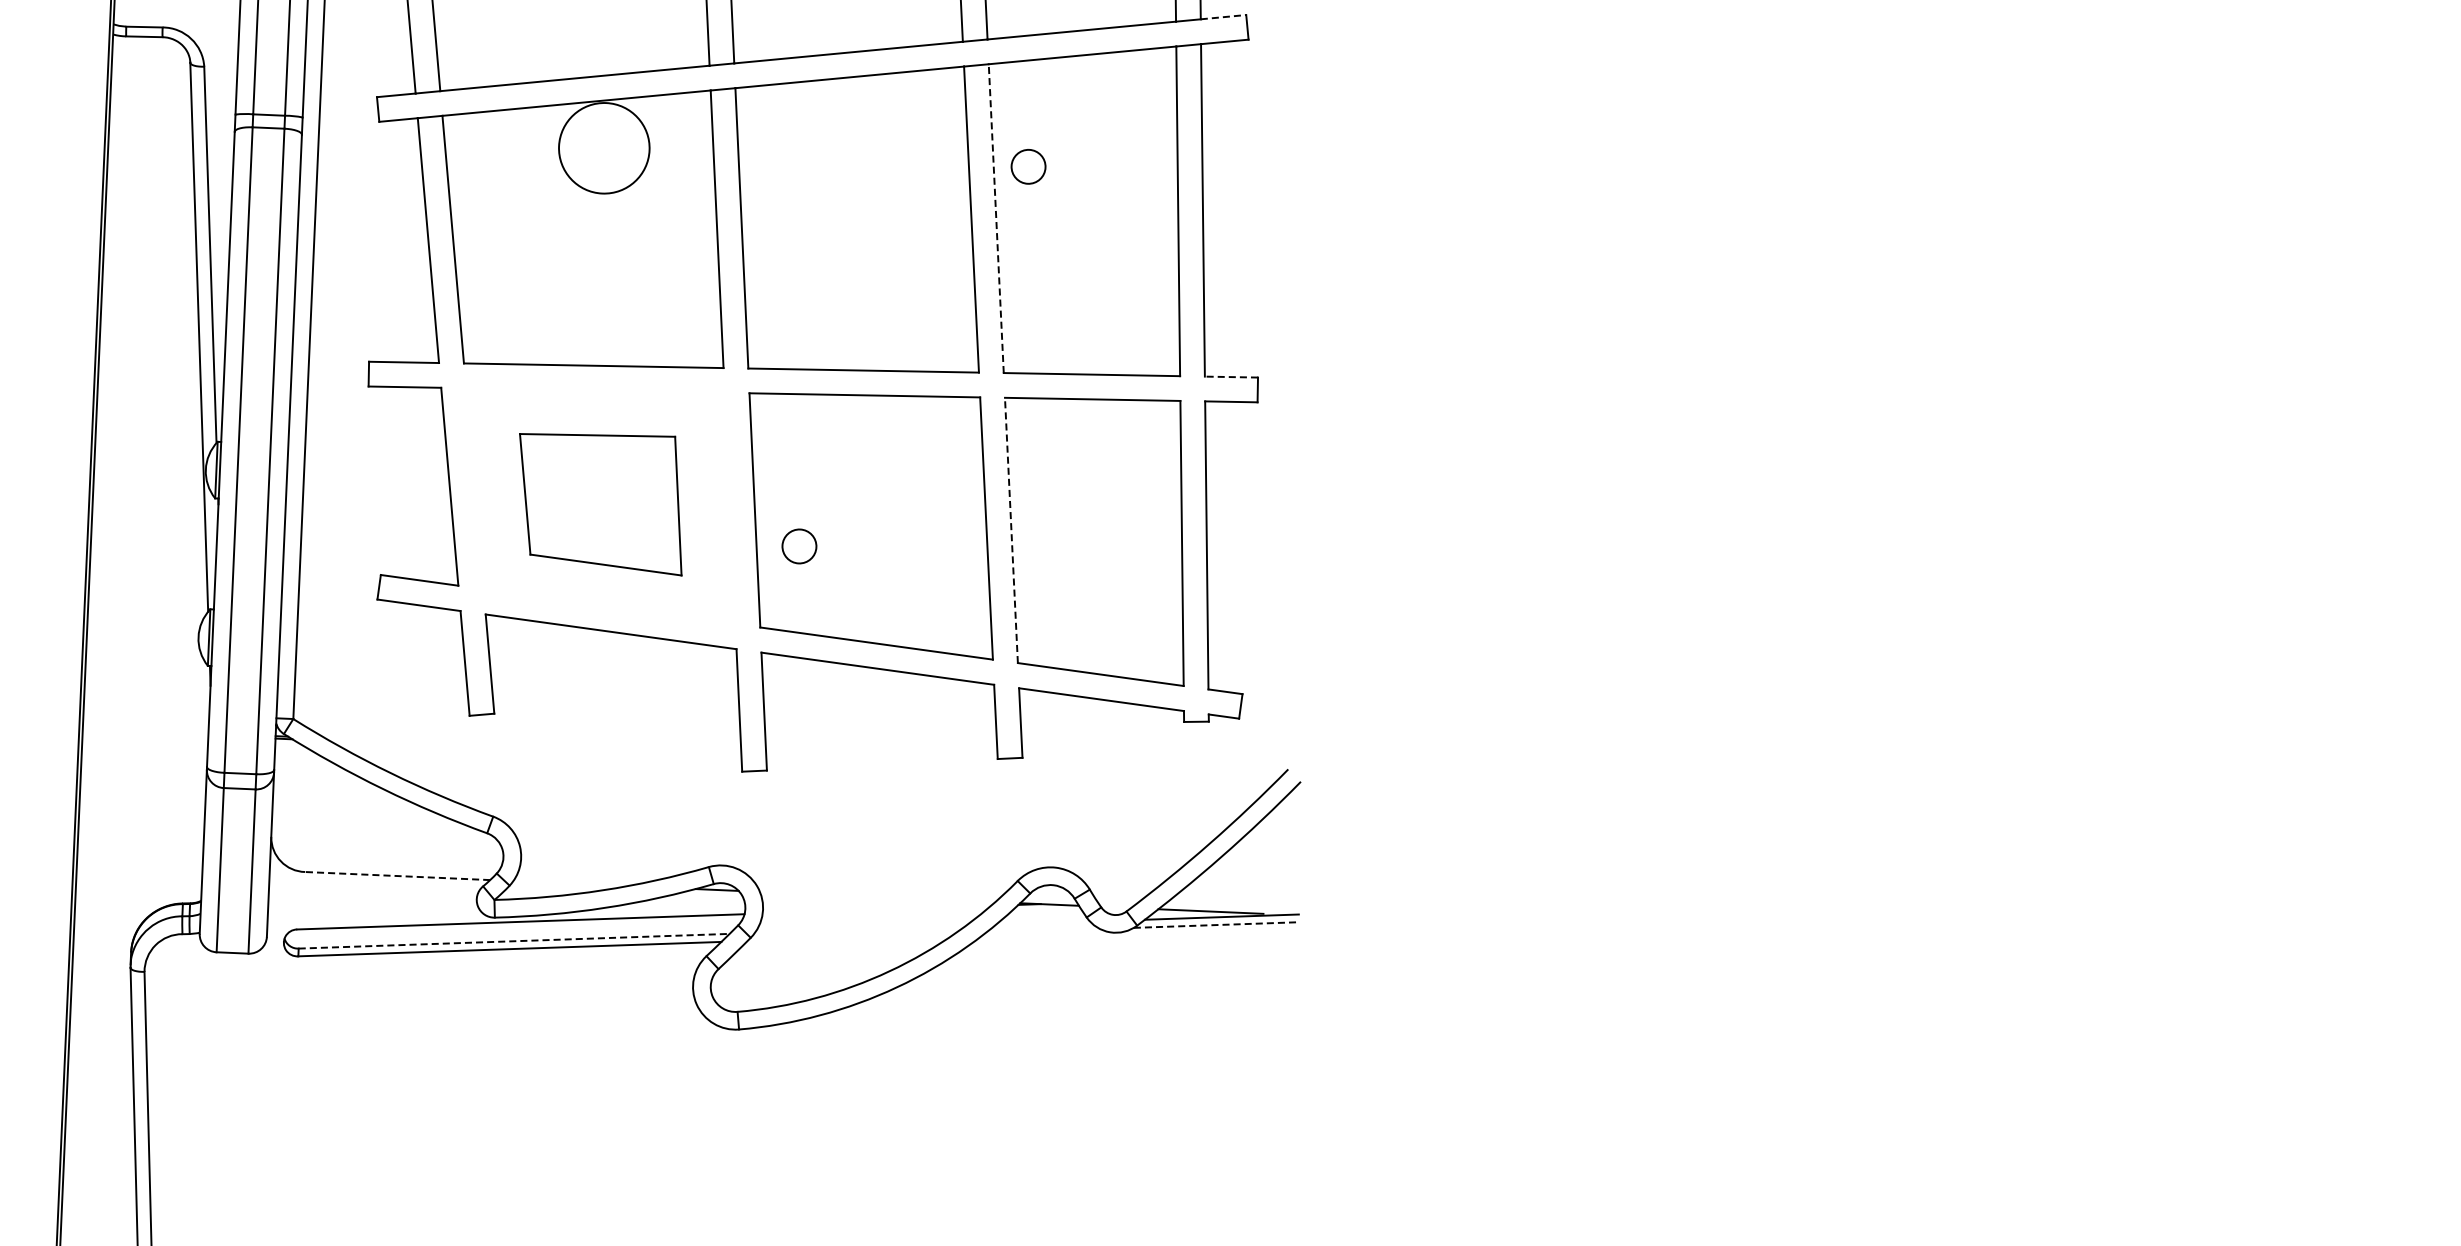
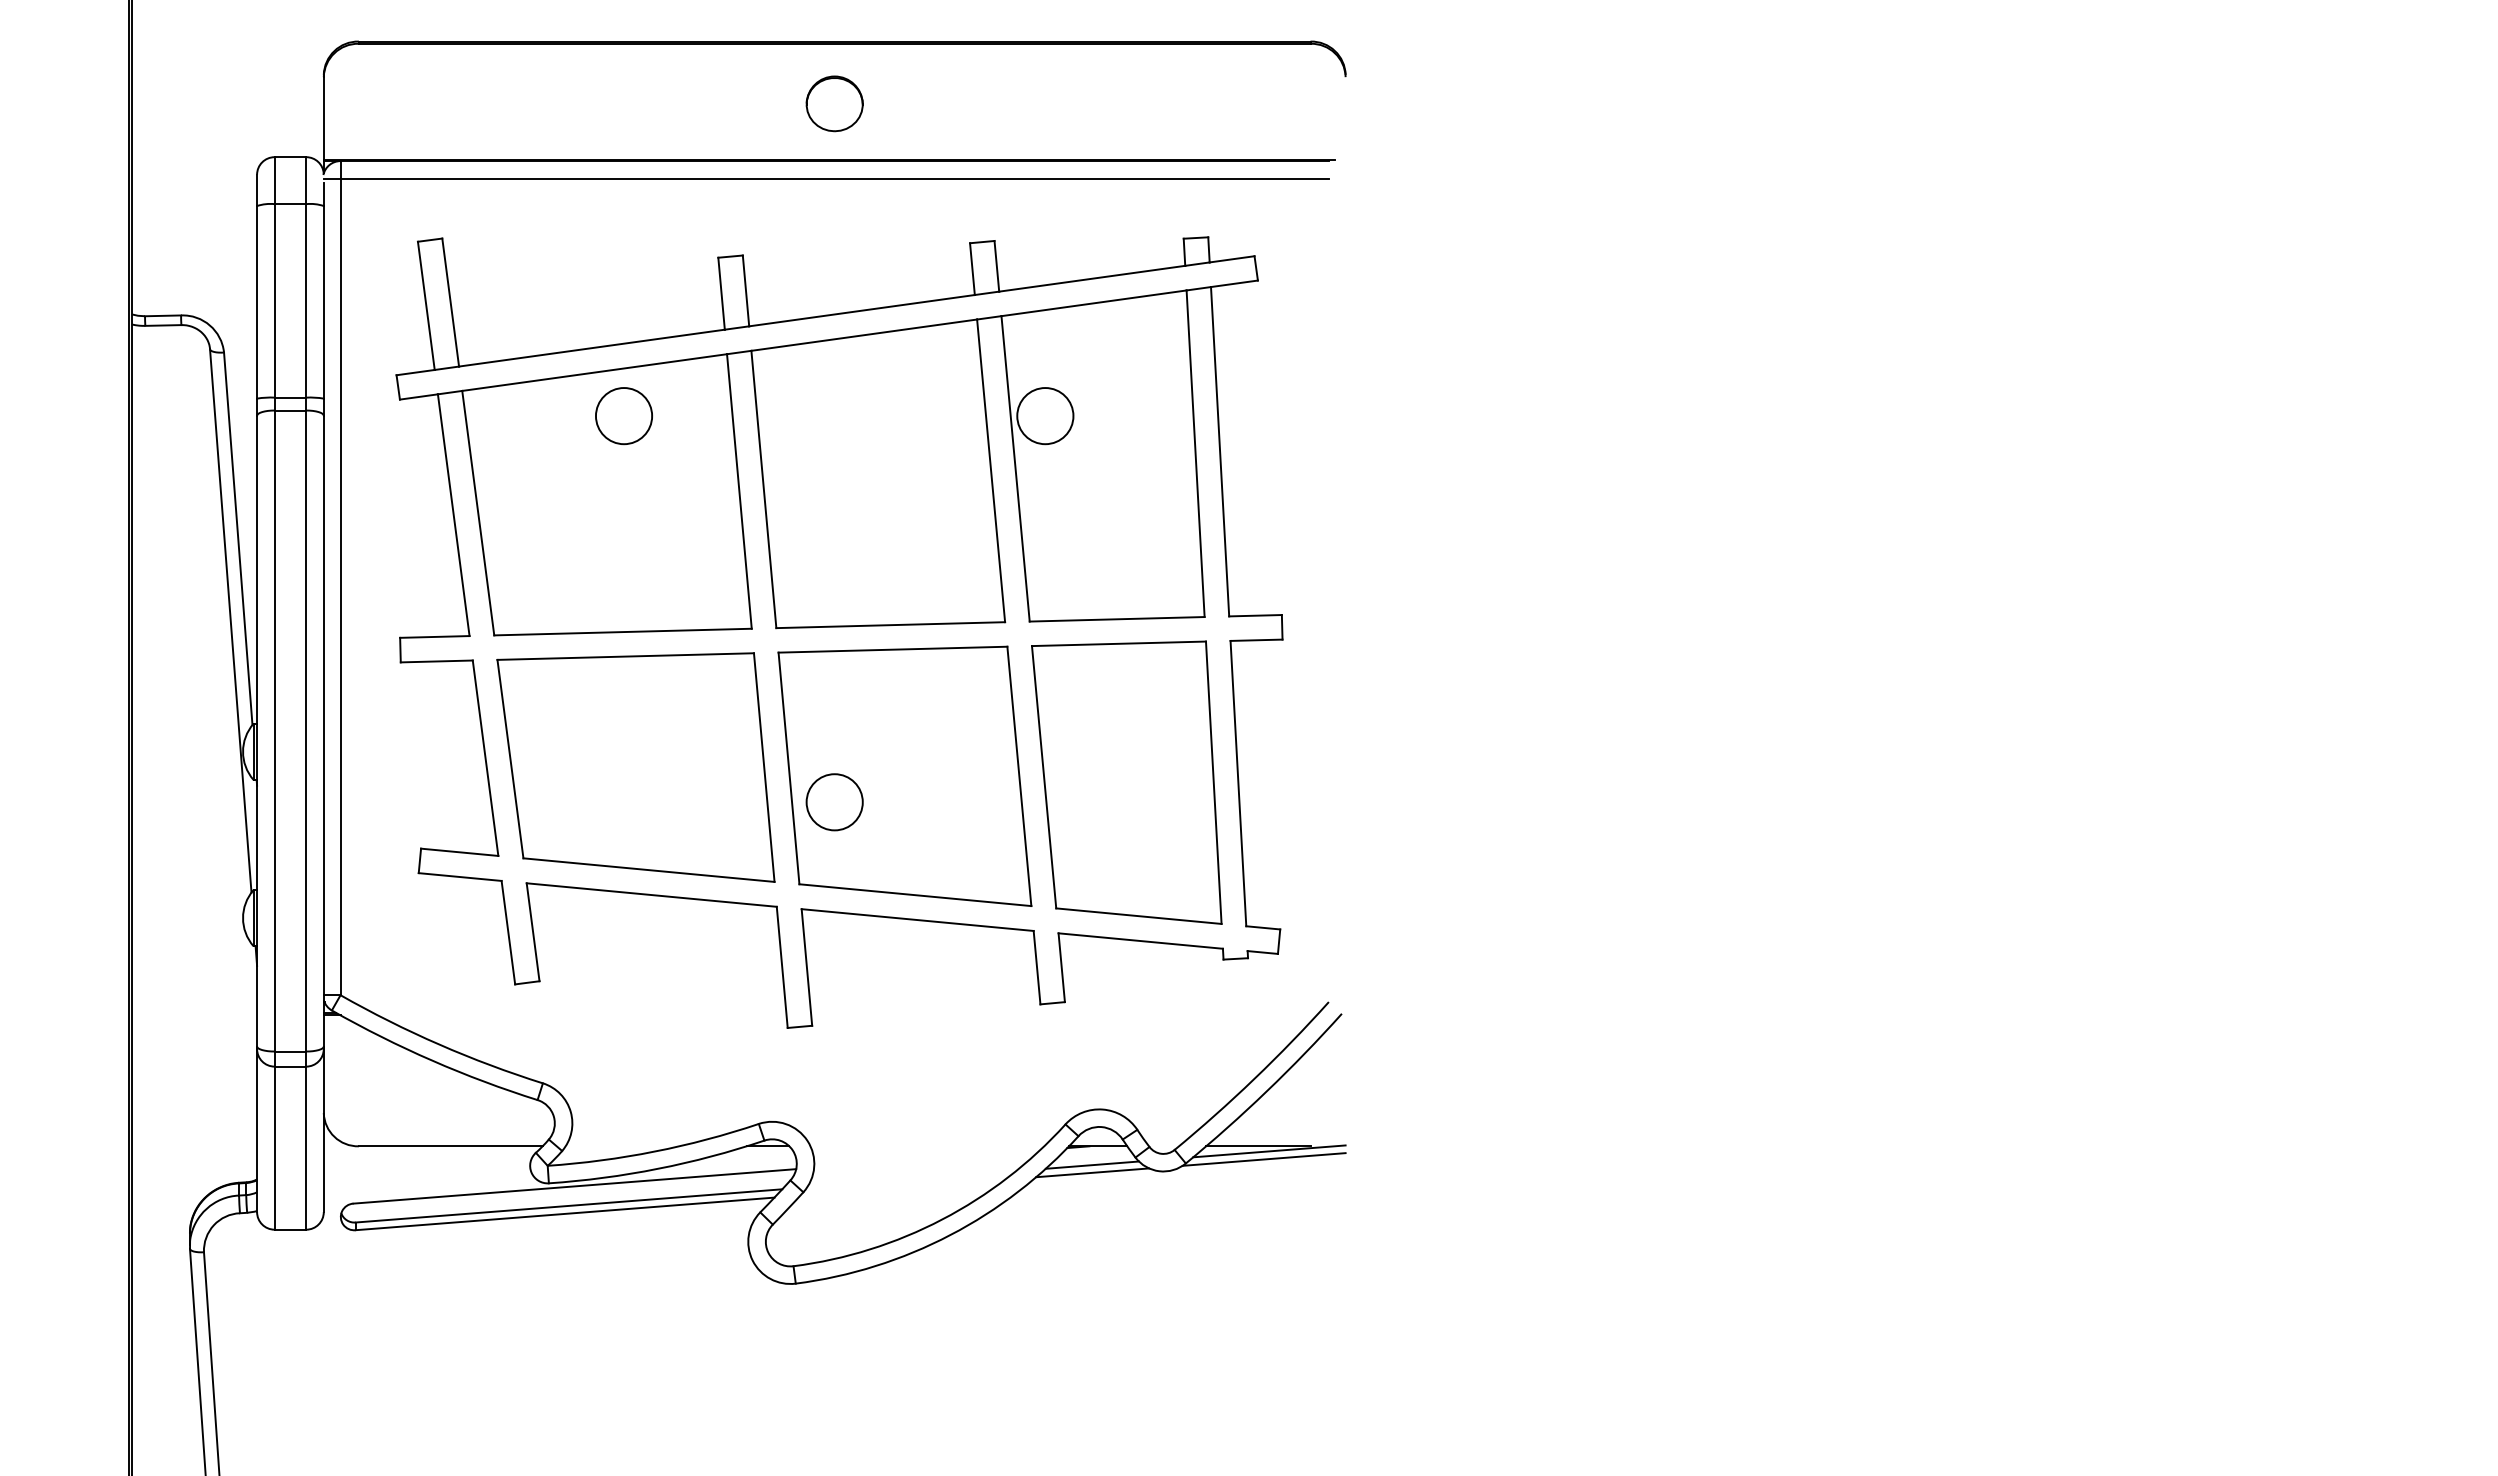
line: (1223, 17) -> (1232, 259), dashed -> solid
circle: (603, 148) -> (623, 416), size x0.62
circle: (1028, 167) -> (1045, 416), size x1.67
line: (996, 218) -> (1015, 468), dashed -> solid
line: (1231, 376) -> (1255, 615), dashed -> solid
part: (600, 502) -> (635, 767), size x1.67
line: (1011, 530) -> (1044, 777), dashed -> solid
circle: (799, 546) -> (834, 802), size x1.67
line: (397, 876) -> (450, 1146), dashed -> solid
line: (1042, 922) -> (1091, 1164), added
line: (1216, 925) -> (1264, 1159), dashed -> solid
line: (1042, 930) -> (1092, 1172), added
line: (514, 940) -> (569, 1205), dashed -> solid

